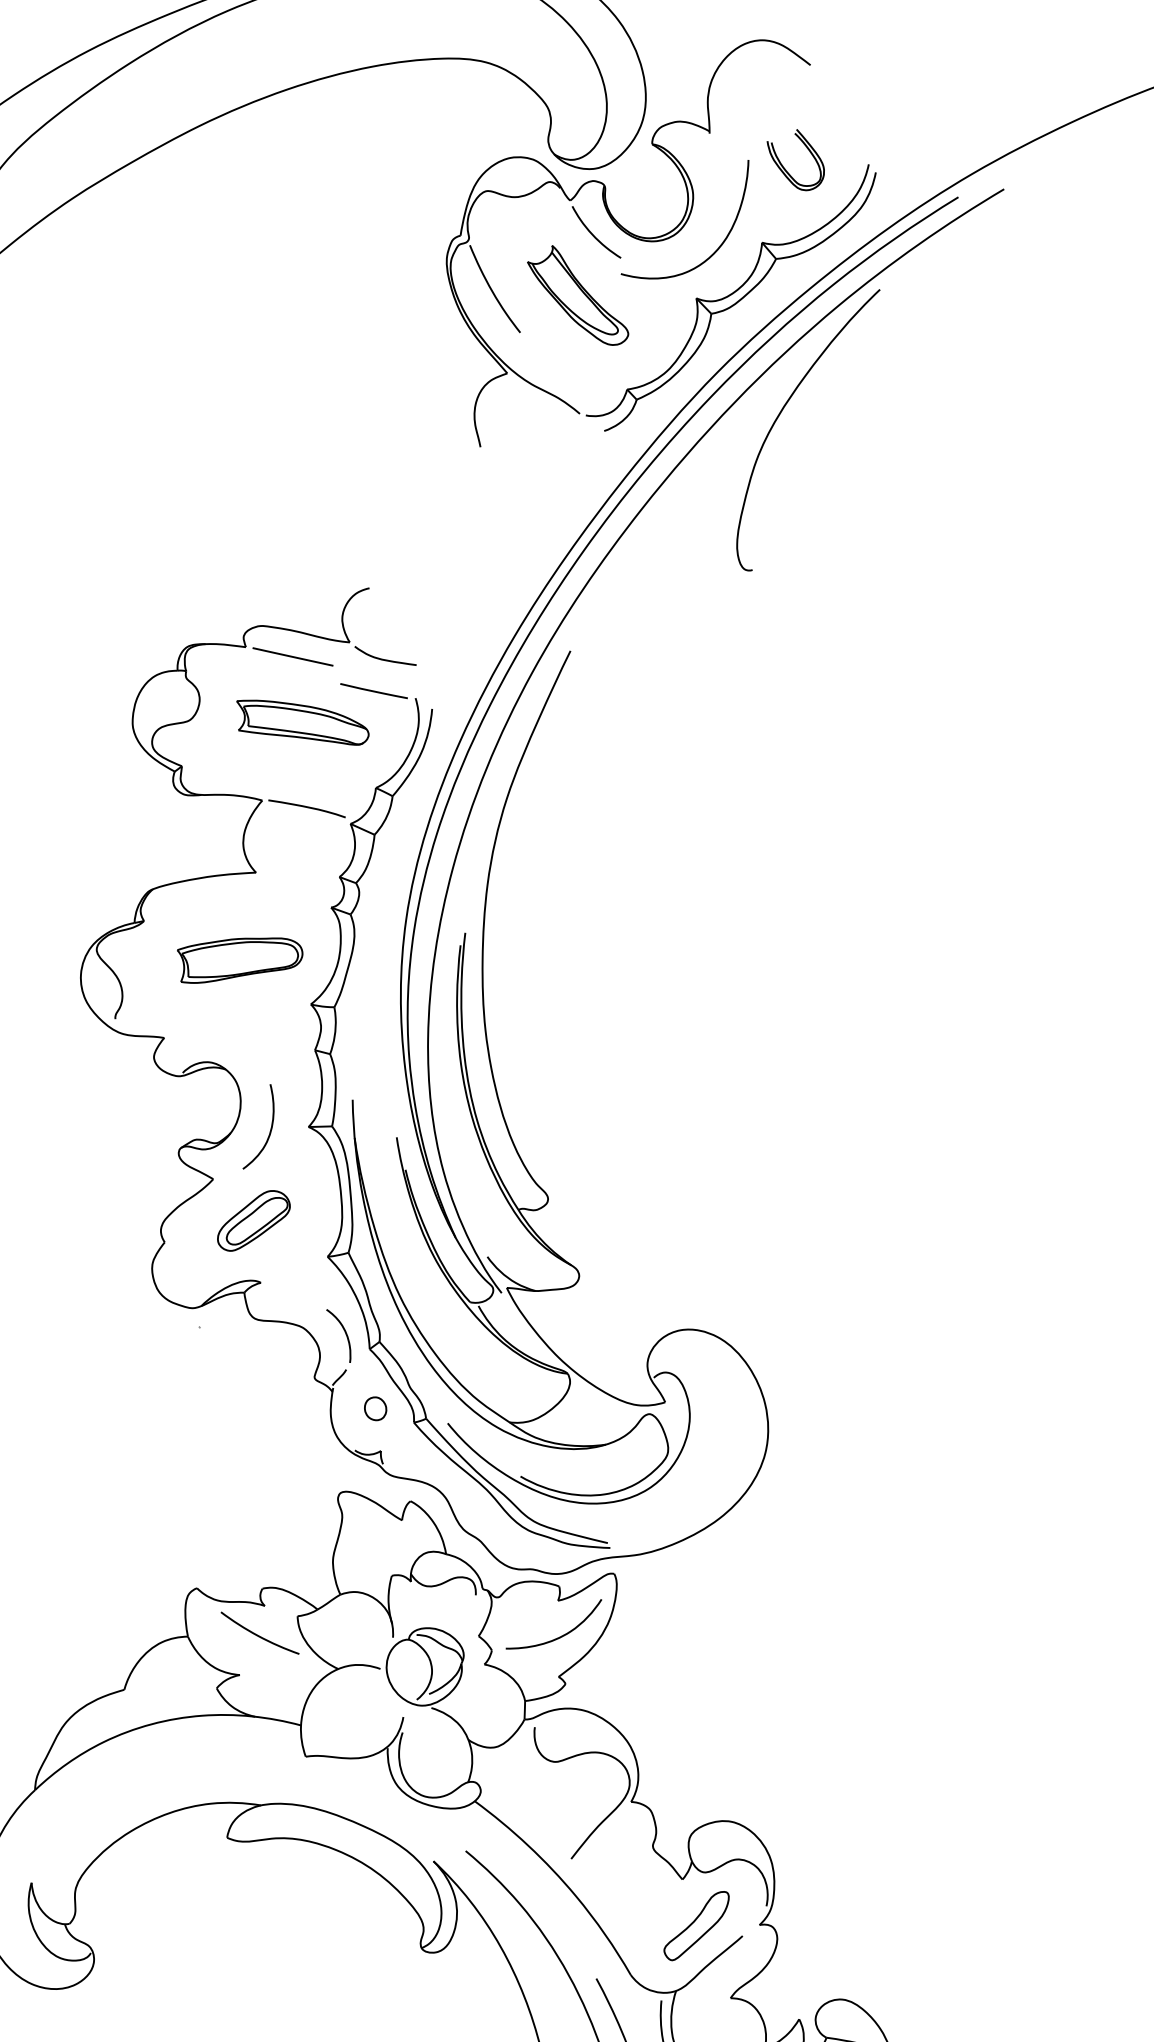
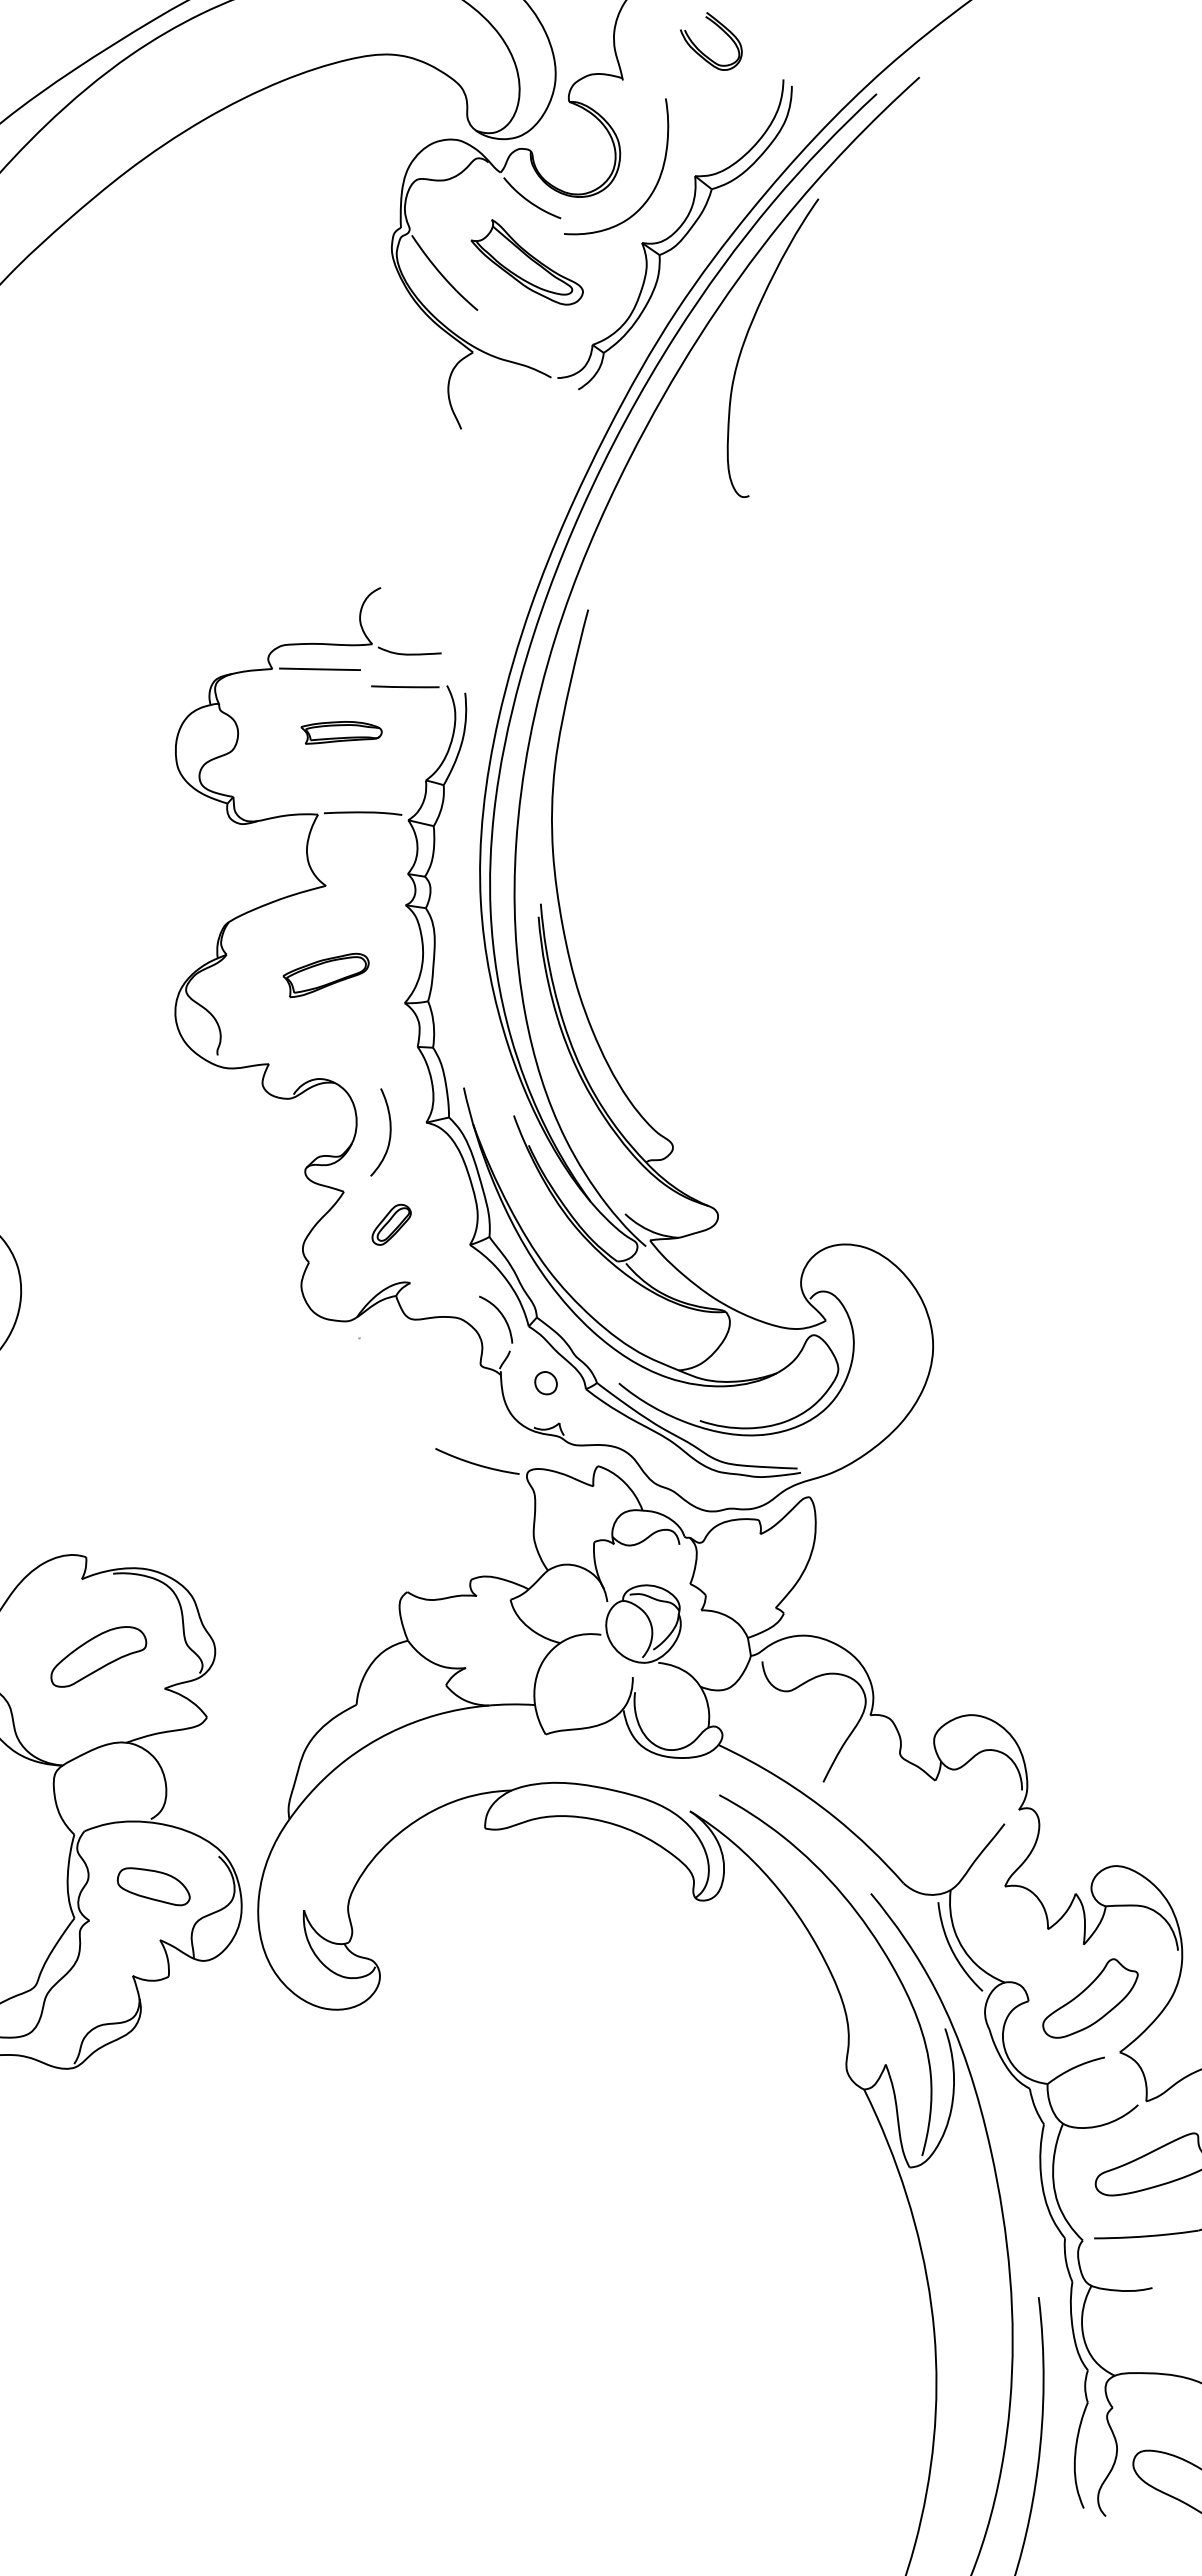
part: (785, 168) -> (703, 52), moved
part: (301, 723) -> (341, 732), size x0.6
part: (237, 961) -> (325, 975), size x0.7
part: (253, 1220) -> (391, 1224), size x0.6
curve: (258, 1635) -> (476, 1463), moved
curve: (558, 1637) -> (767, 1569), removed
part: (696, 1925) -> (957, 1822), removed

